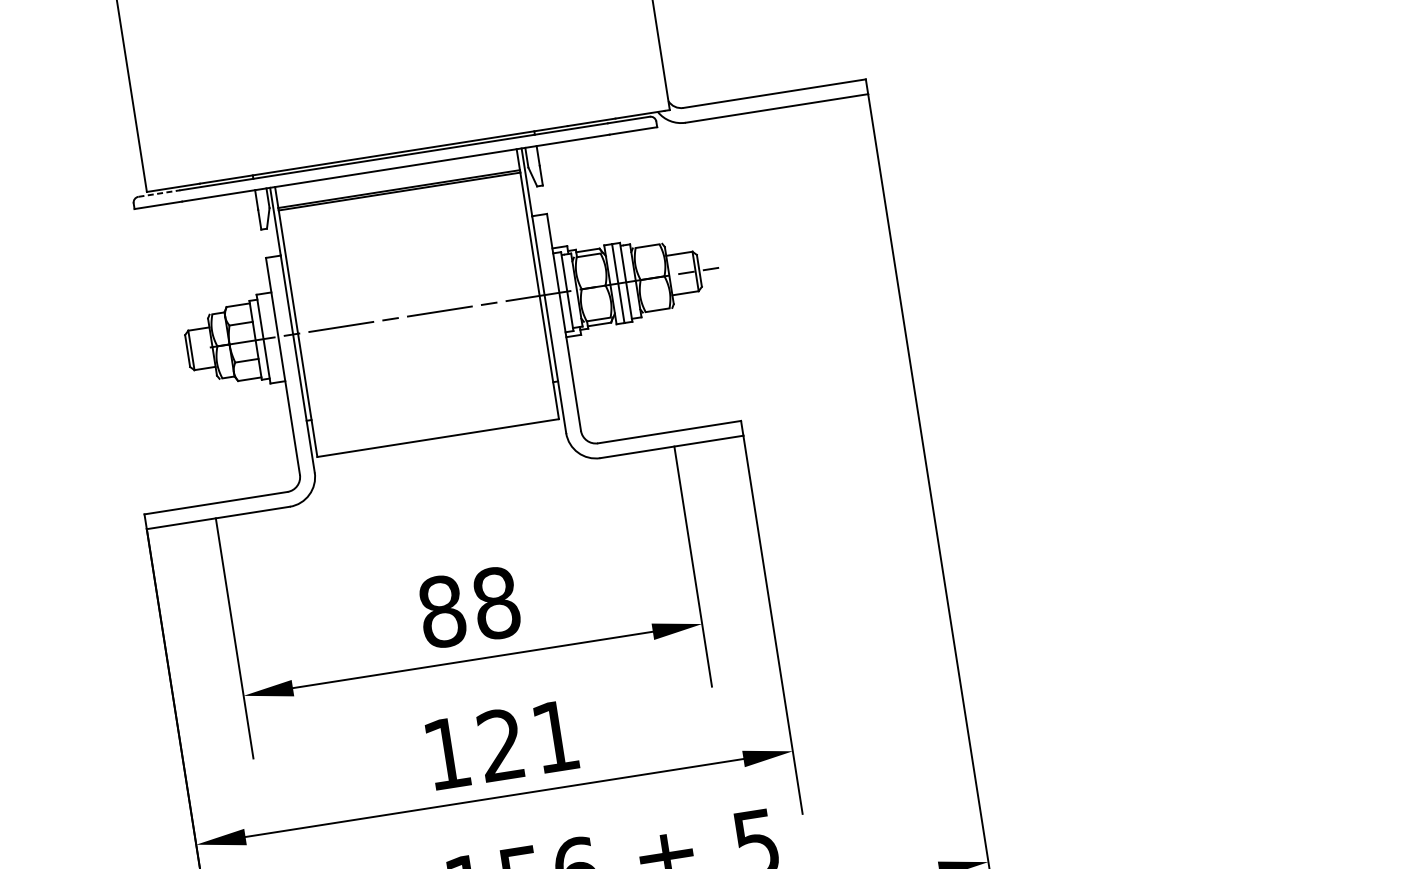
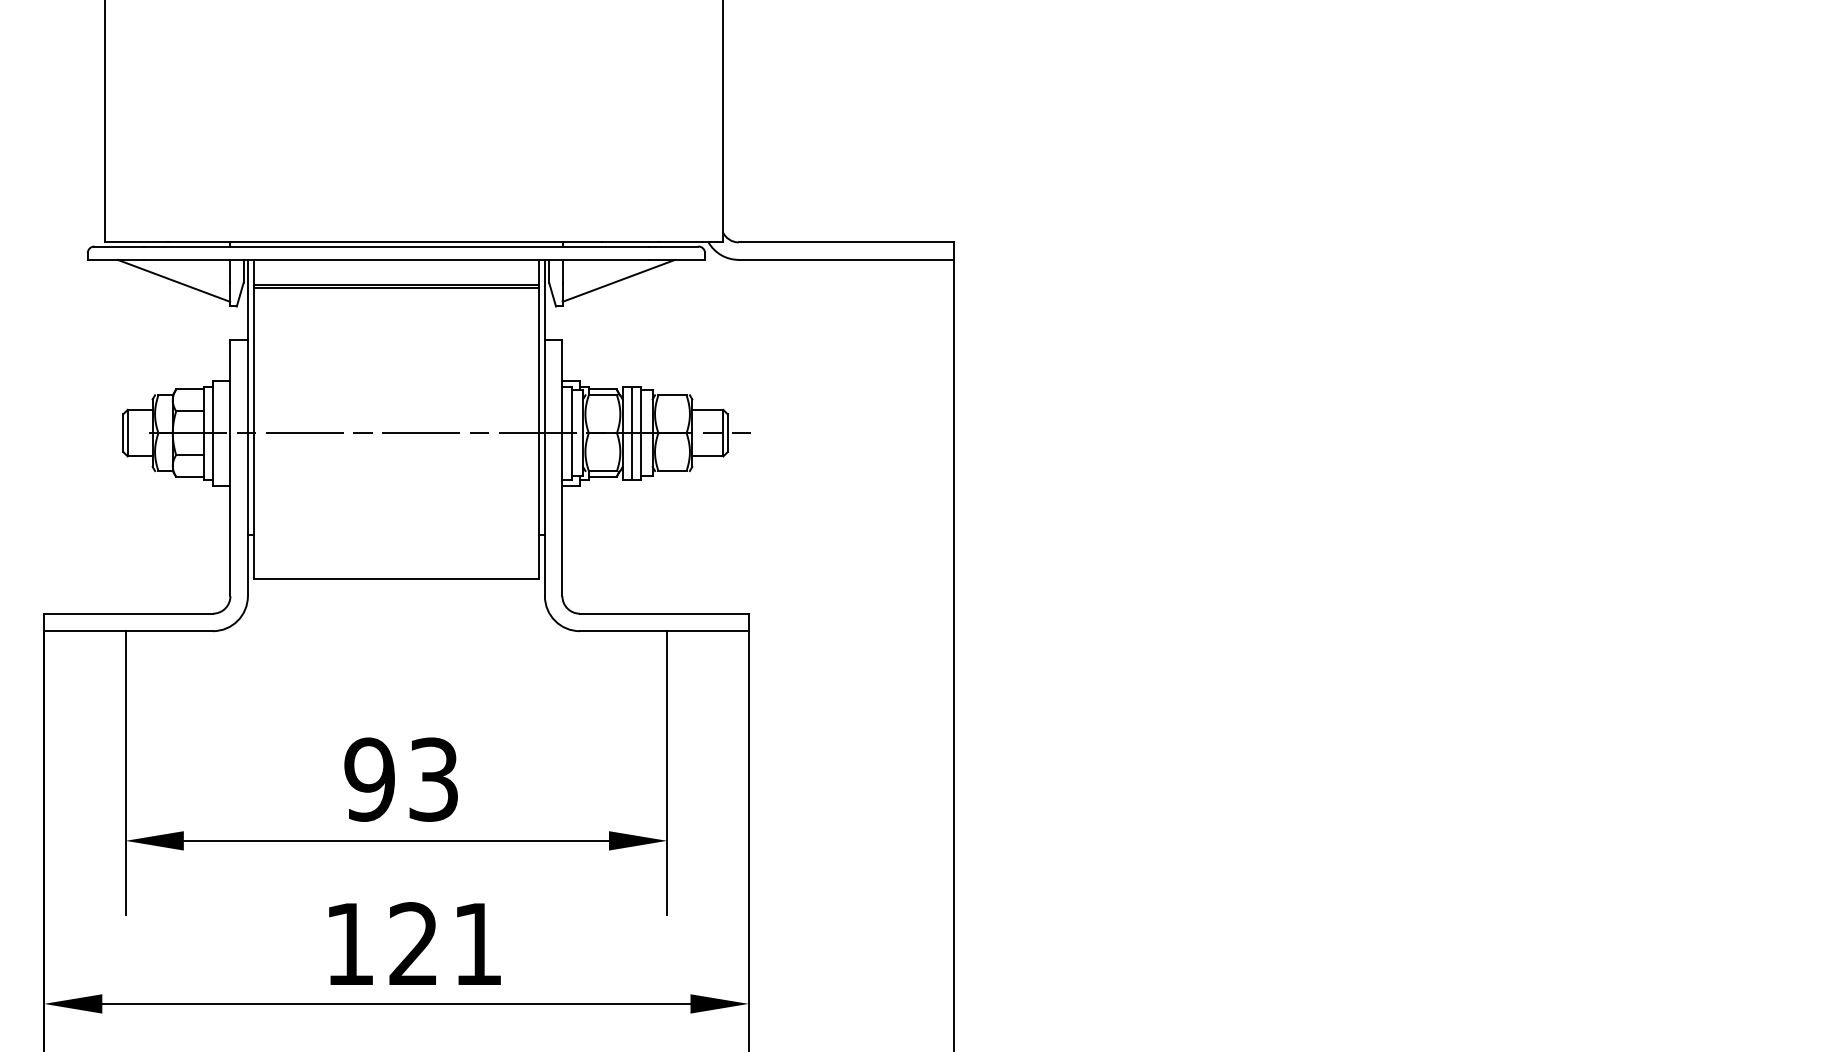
line: (586, 156) -> (618, 280), added
line: (159, 193) -> (119, 246), dashed -> solid
line: (209, 215) -> (173, 280), added
text: (469, 607) -> (401, 779), 88 -> 93

